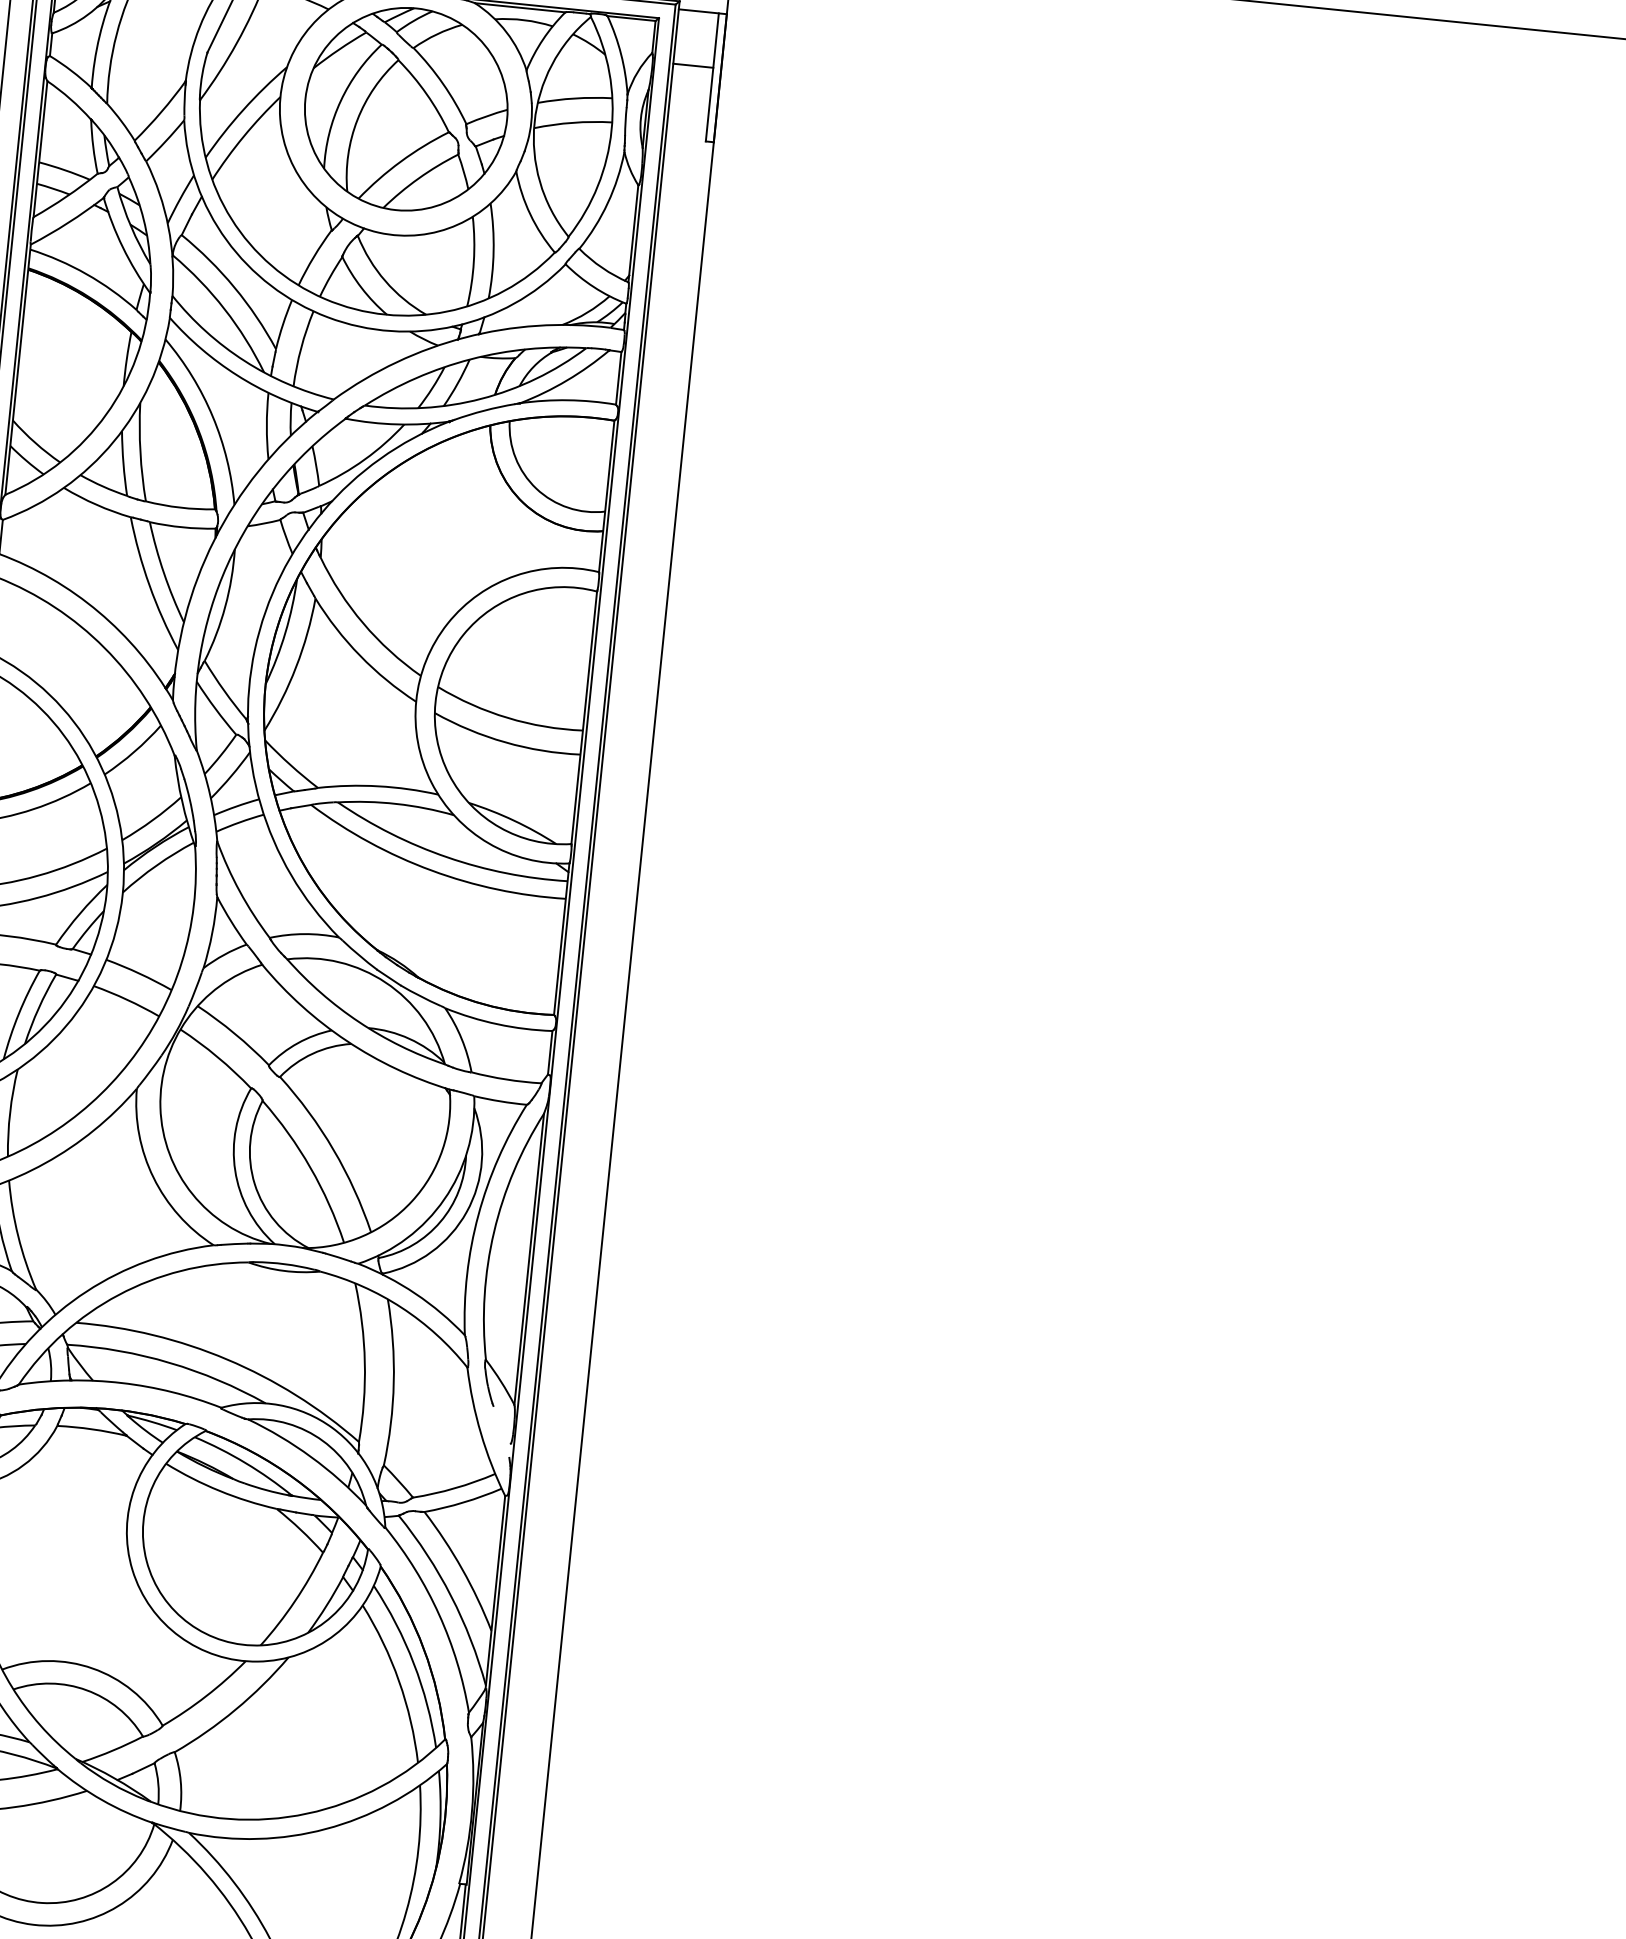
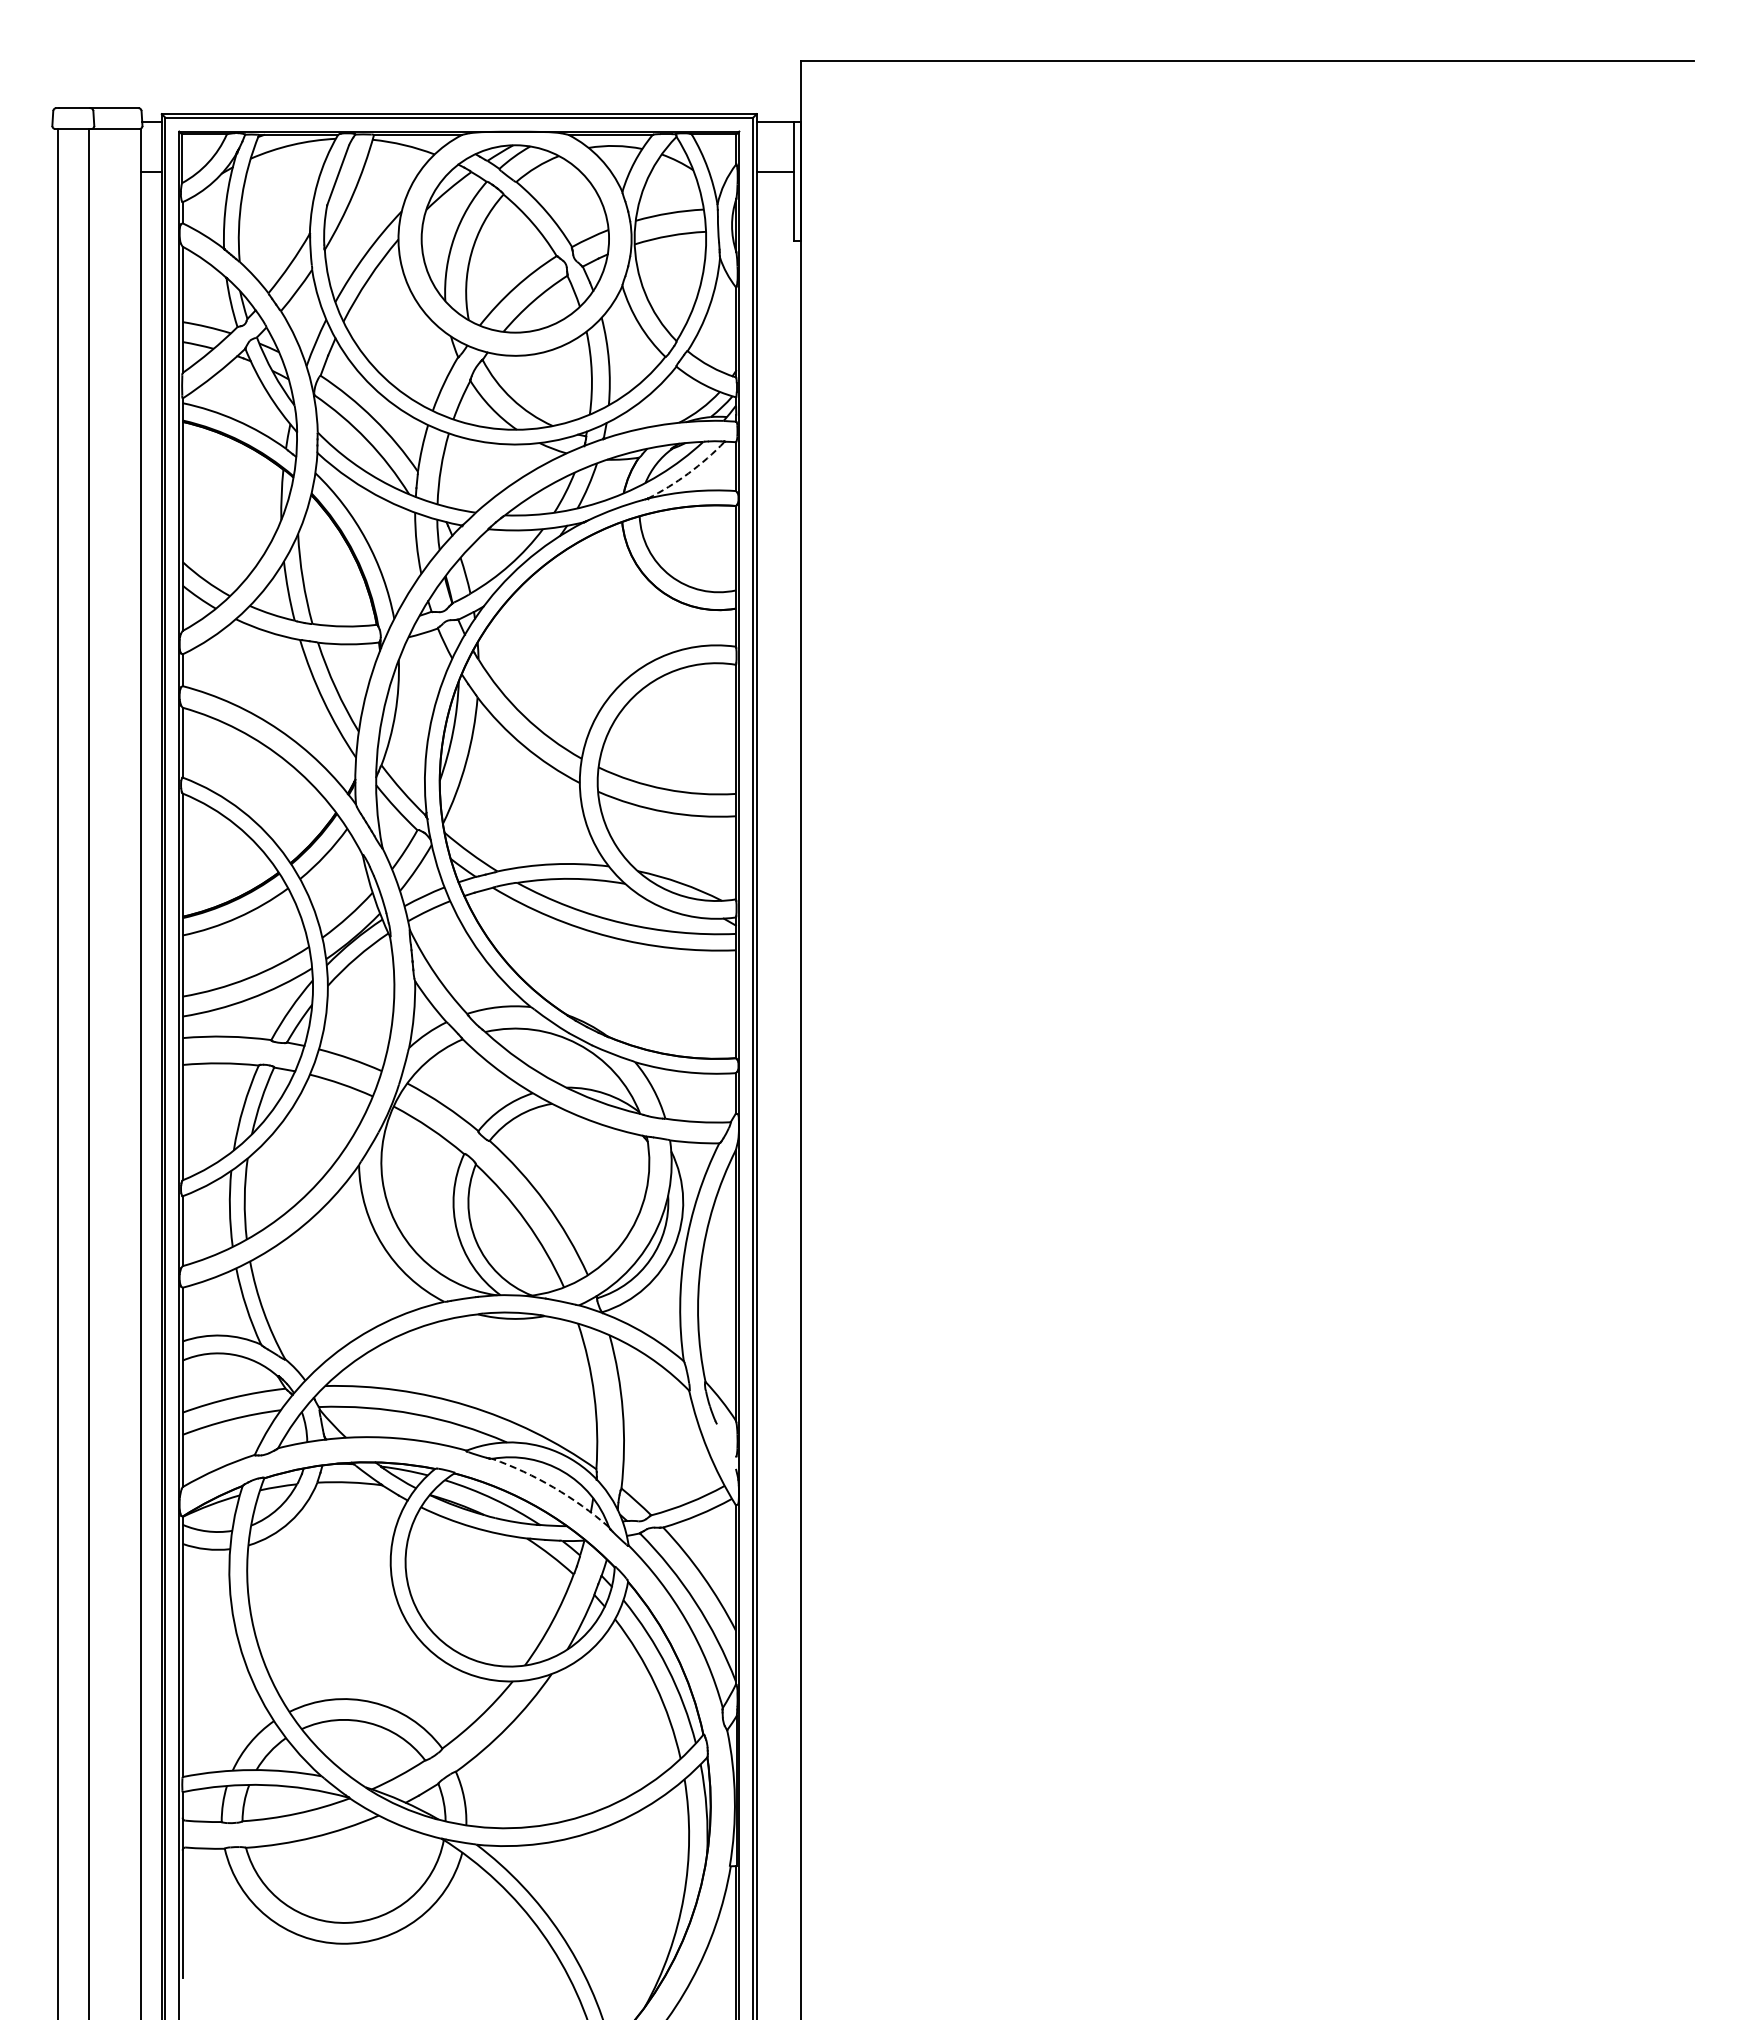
arc: (566, 380) -> (688, 473), solid -> dashed
arc: (310, 1456) -> (553, 1487), solid -> dashed

